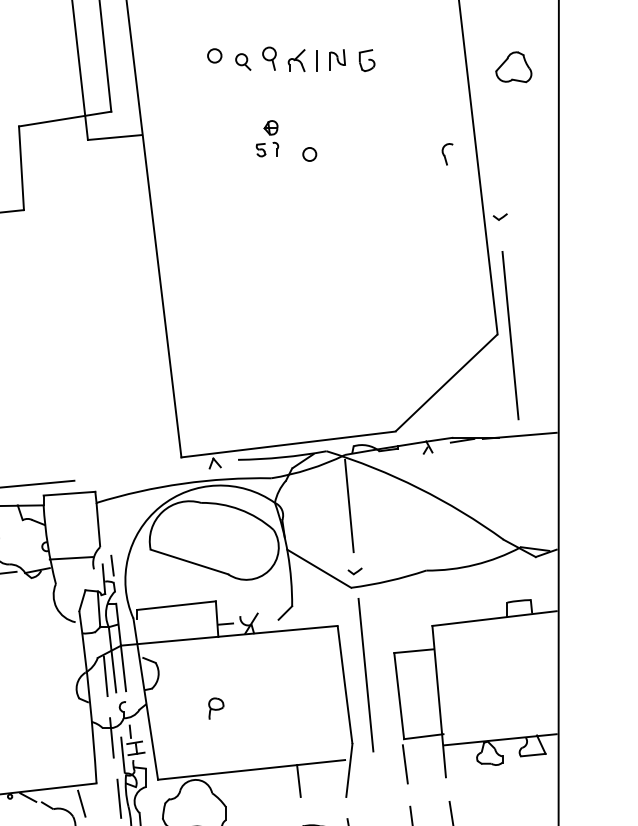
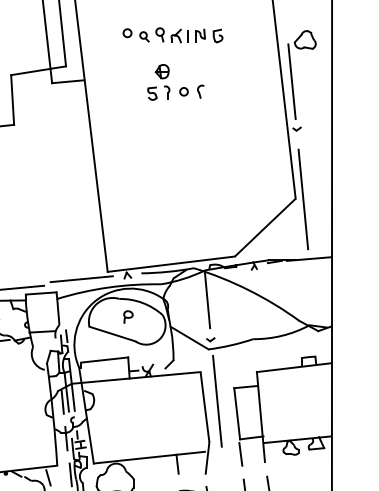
line: (490, 137) -> (291, 81), added
part: (266, 138) -> (158, 82), size x1.67
part: (446, 153) -> (200, 91), moved
line: (137, 470) -> (81, 279), added
part: (216, 707) -> (128, 316), moved

